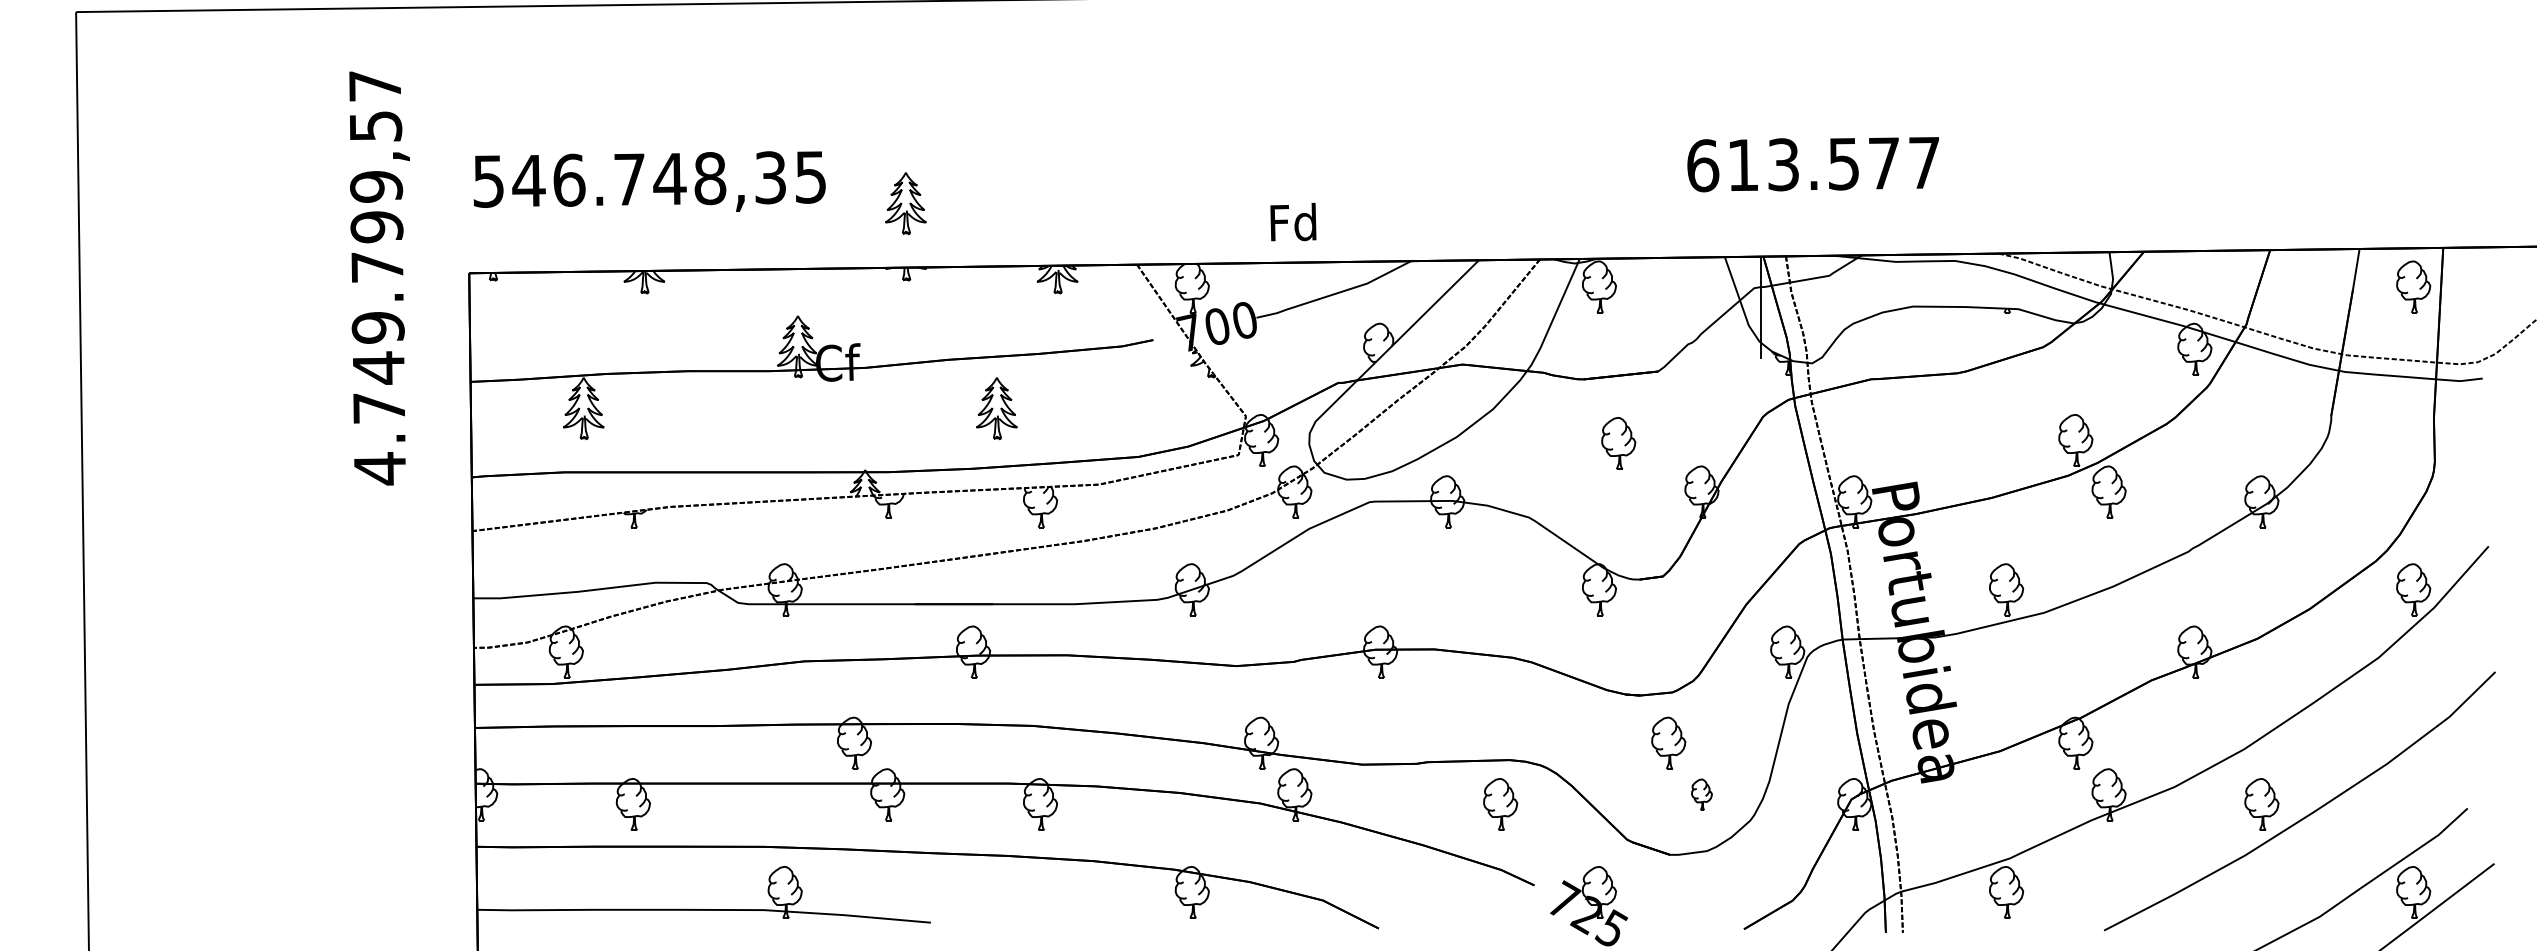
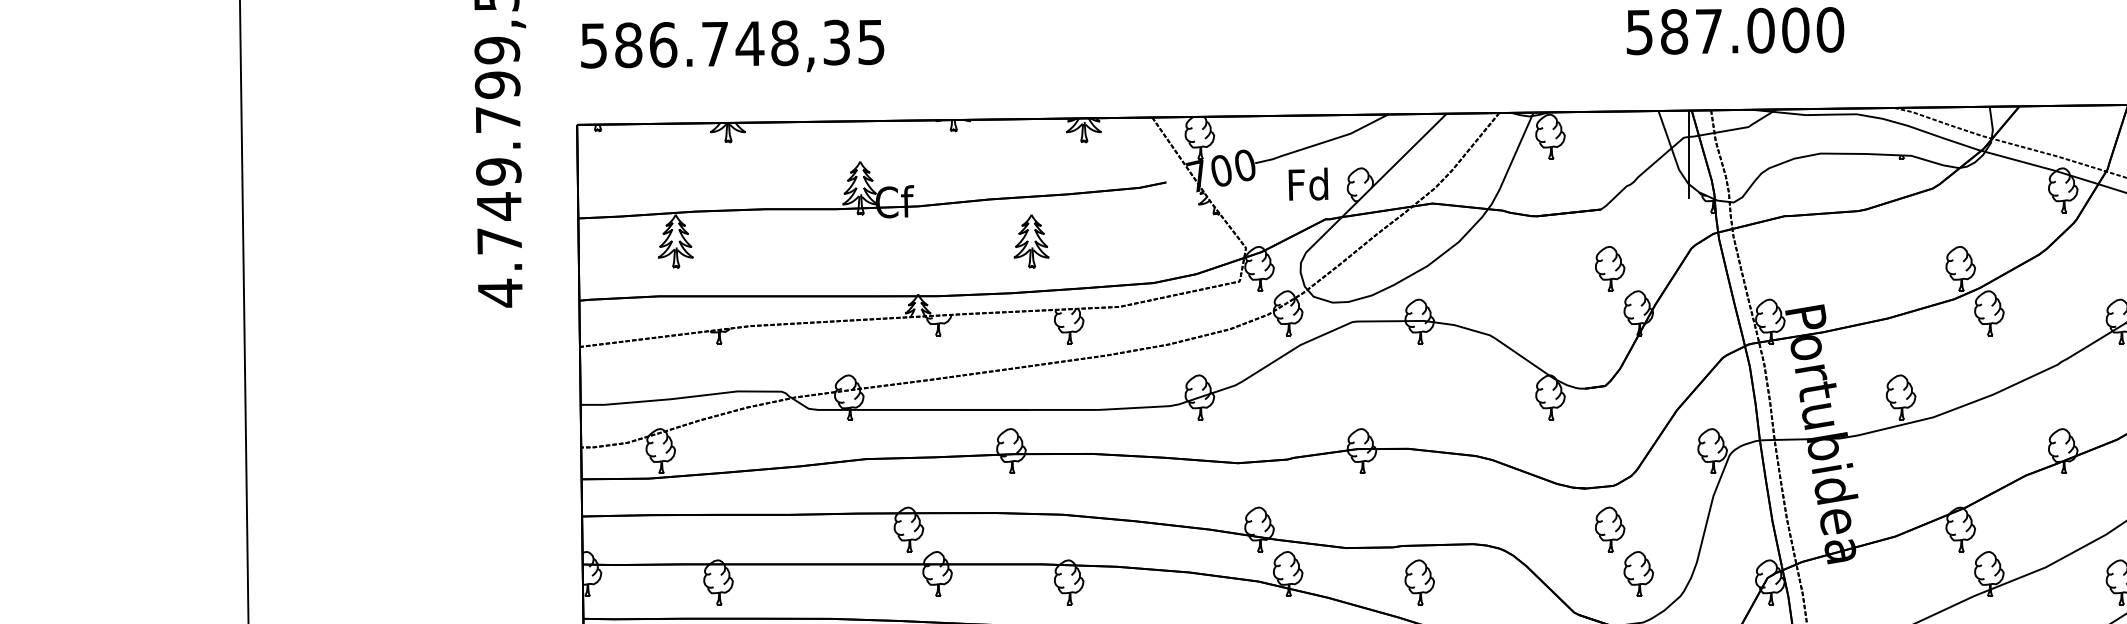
text: (1813, 164) -> (1734, 31), 613.577 -> 587.000
text: (528, 180) -> (628, 45), 546.748,35 -> 586.748,35
part: (905, 203) -> (952, 64), removed
text: (1293, 221) -> (1308, 183), moved
part: (1618, 443) -> (1609, 268), moved
part: (1701, 794) -> (1638, 573), size x1.67
part: (1500, 804) -> (1419, 582), moved

